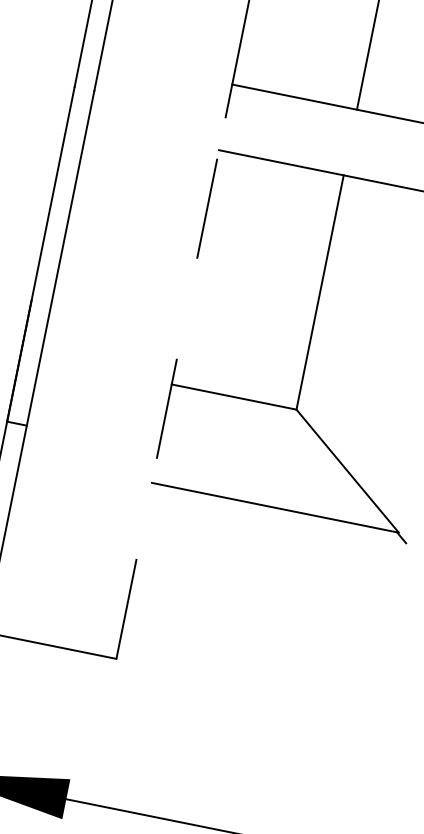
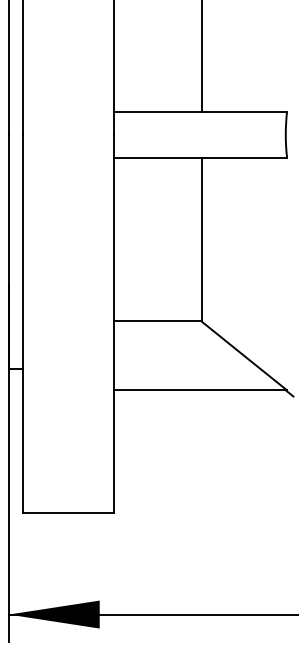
line: (171, 387) -> (114, 323), dashed -> solid

